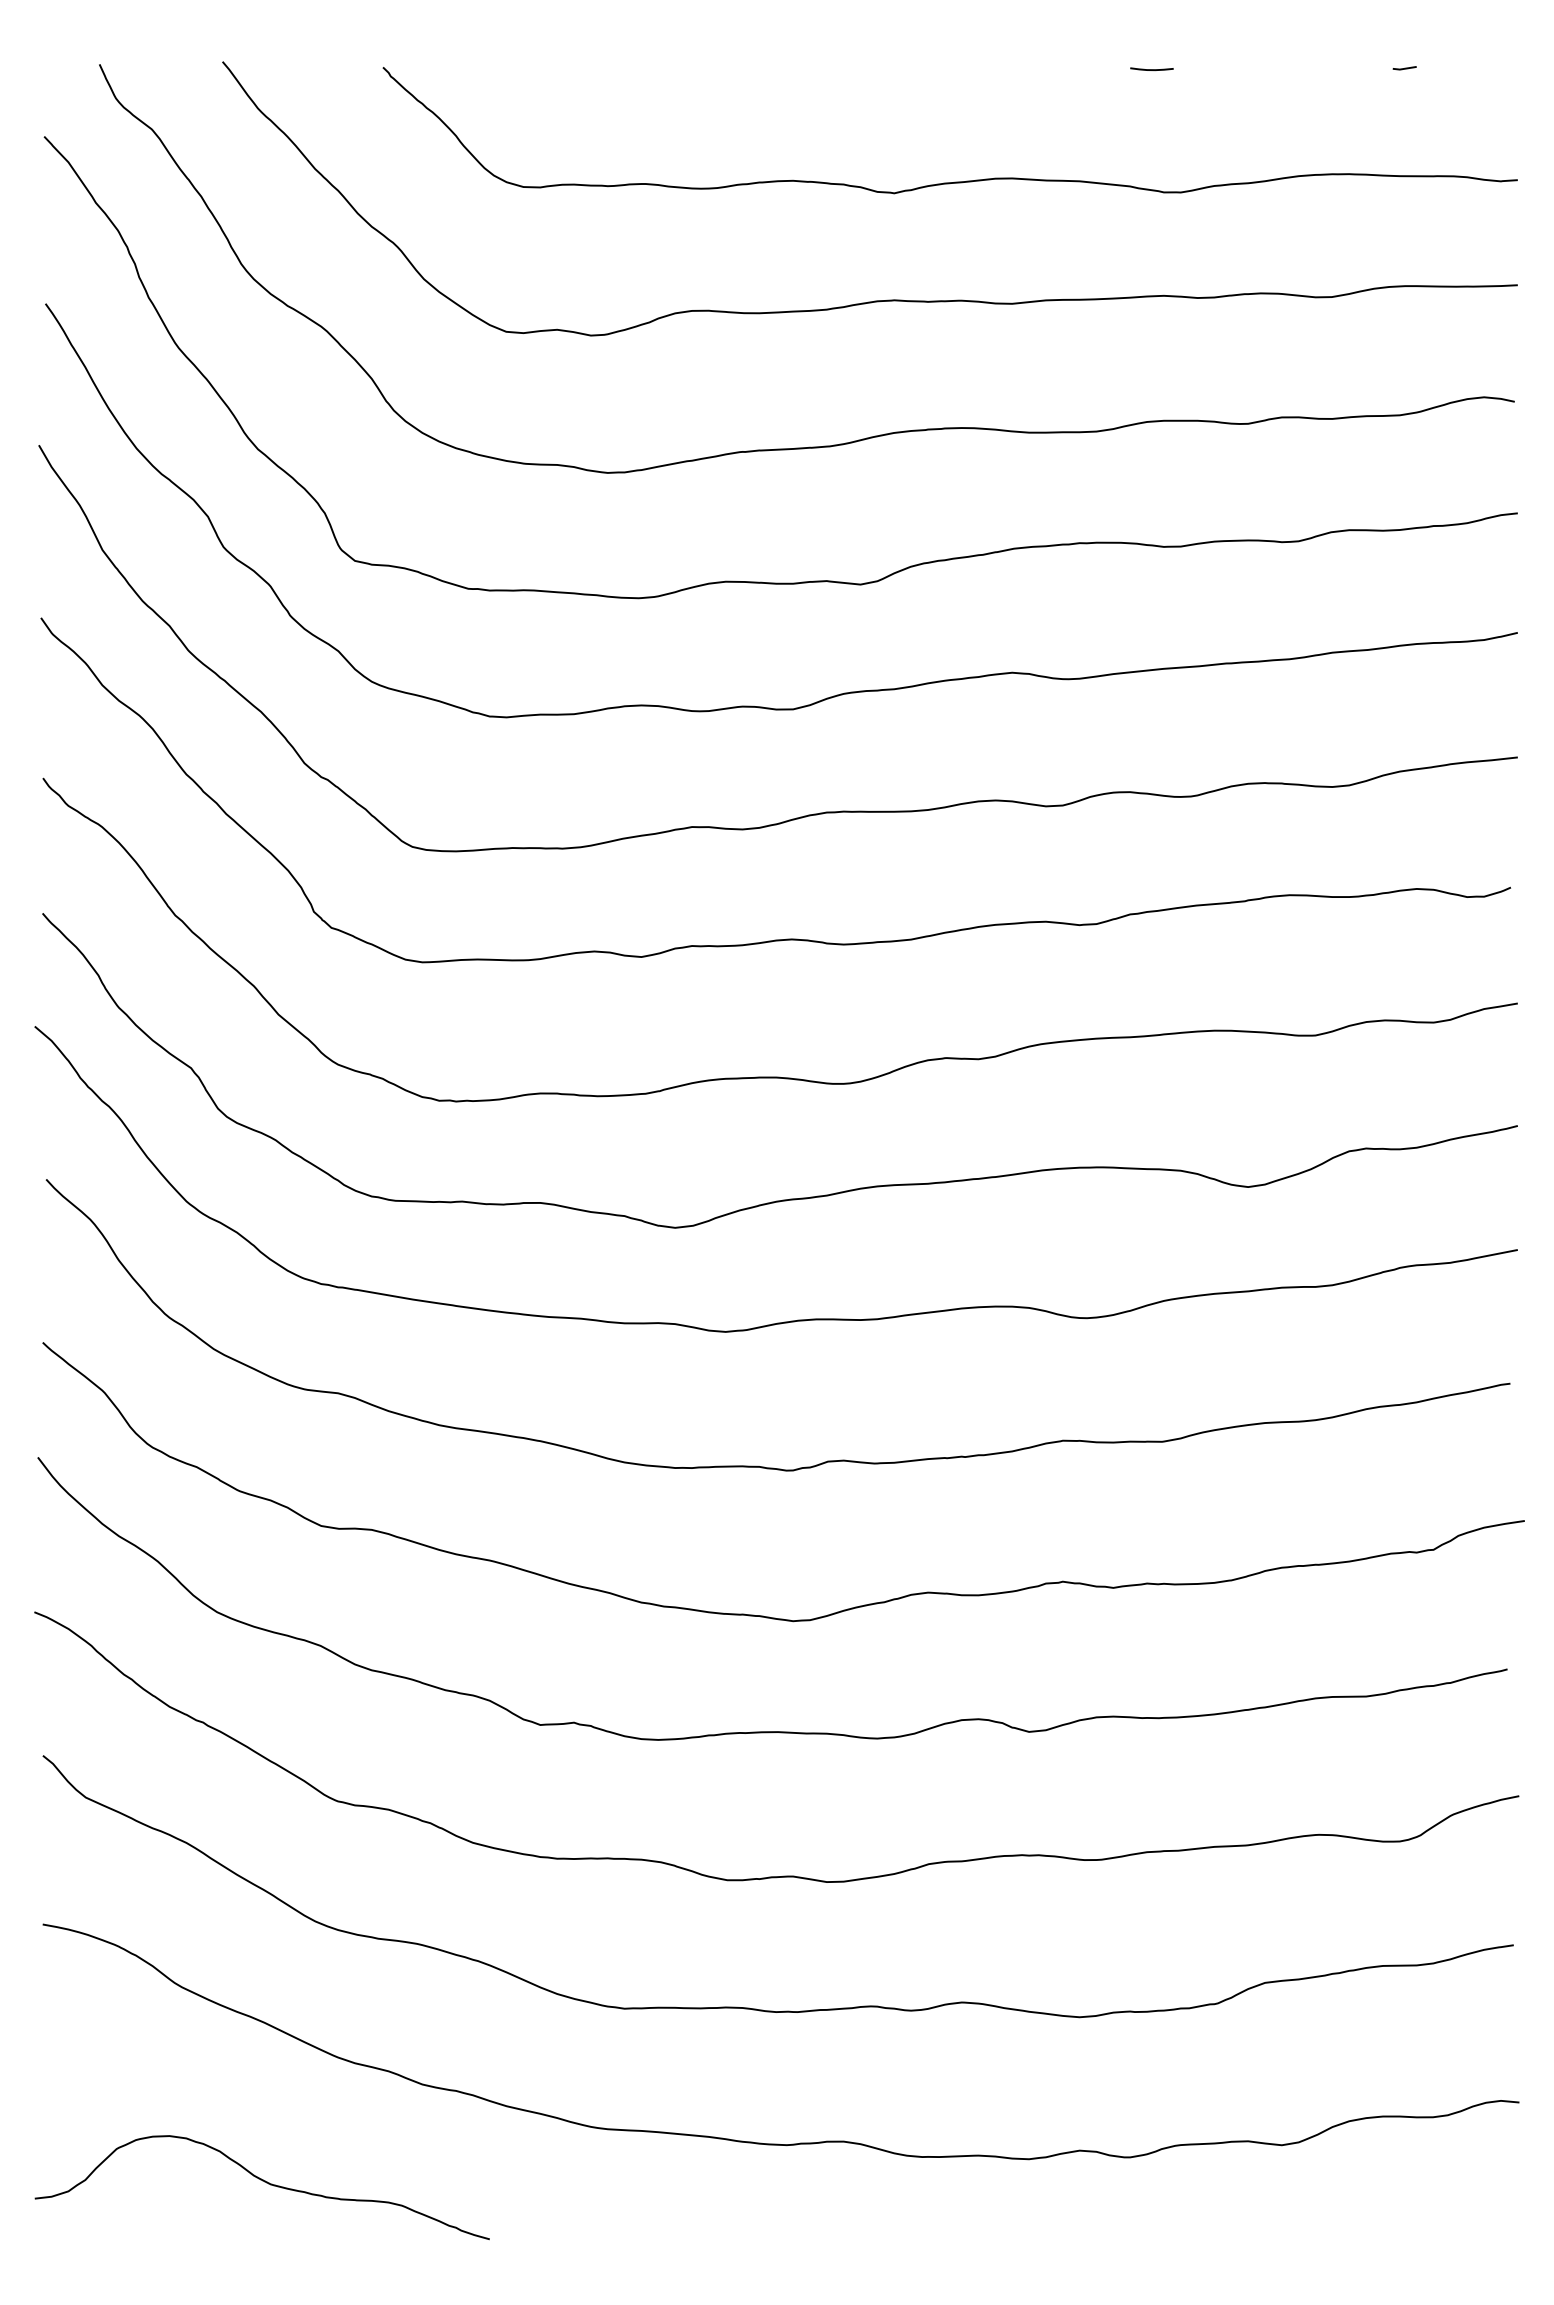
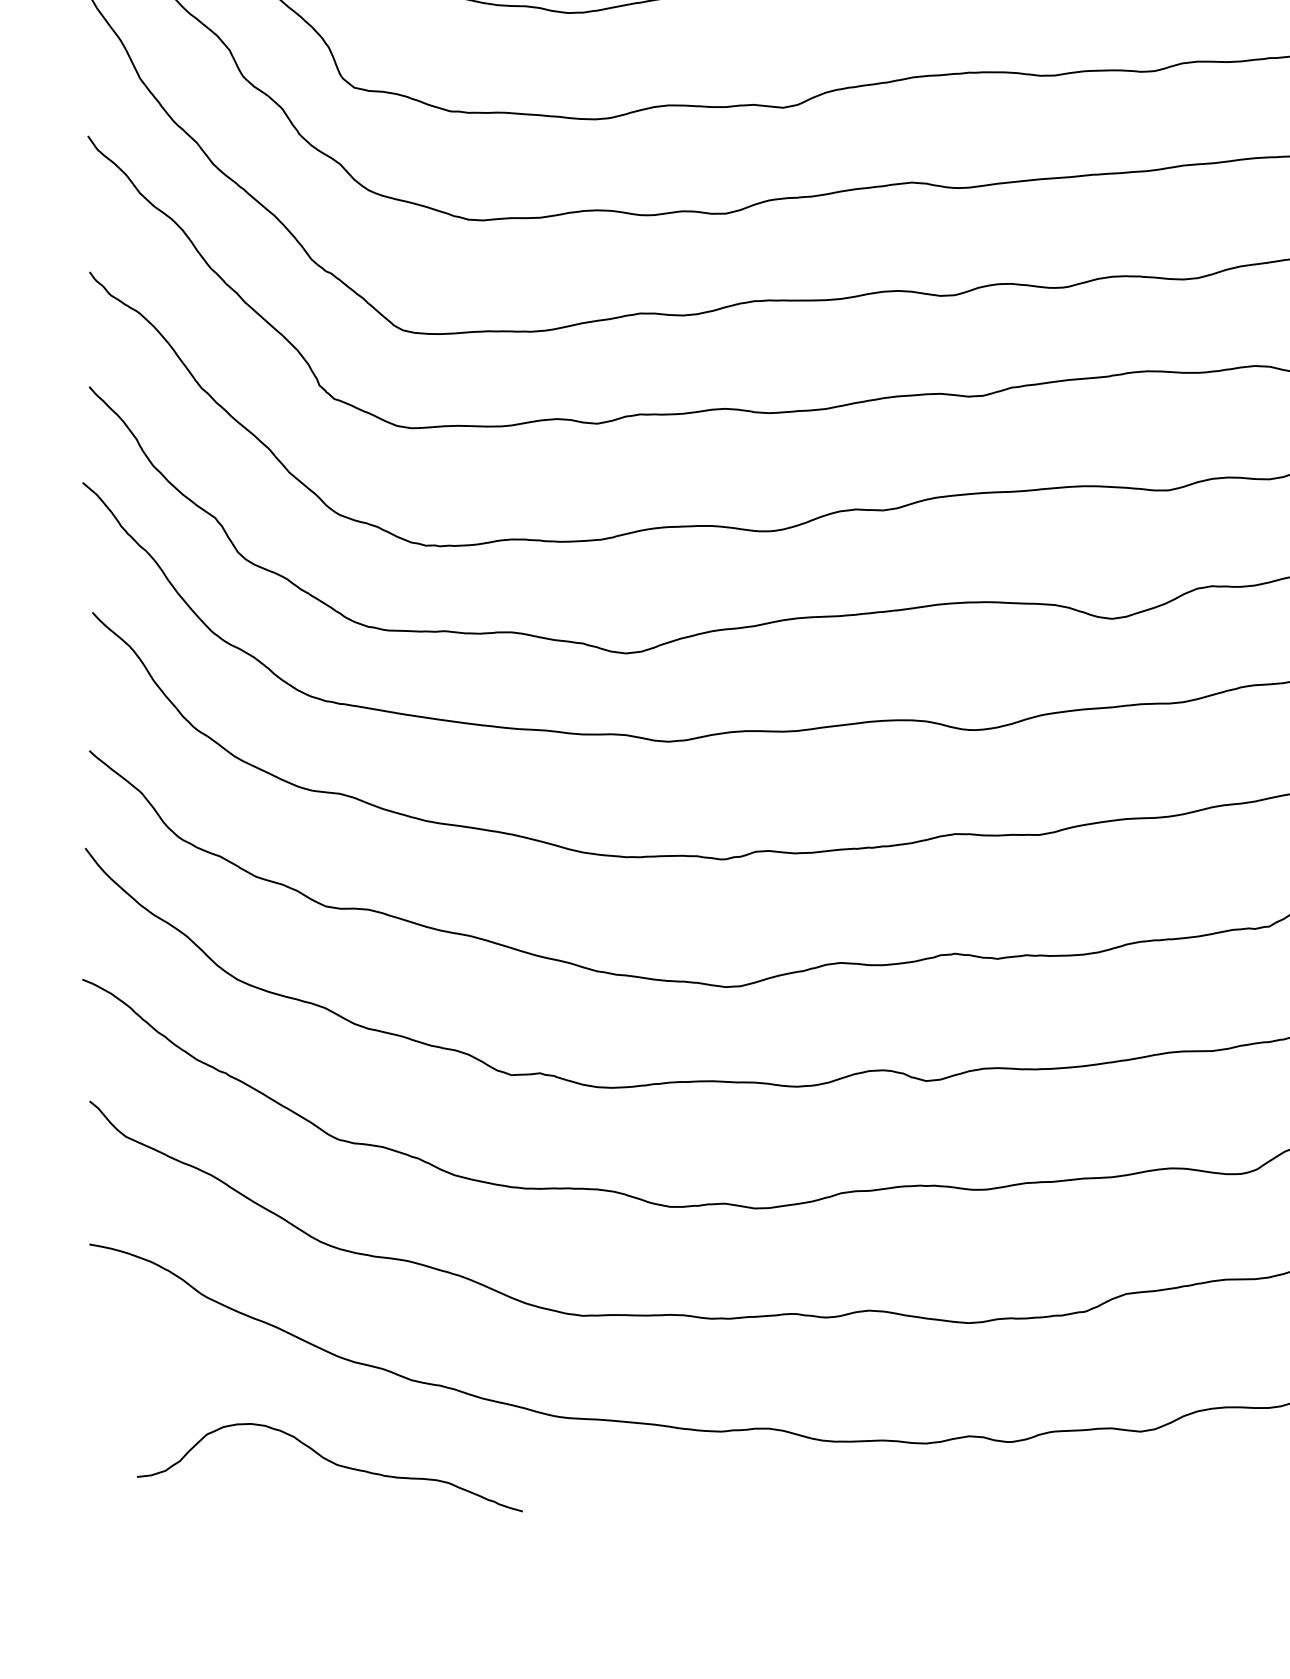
curve: (264, 2182) -> (331, 1463), moved

